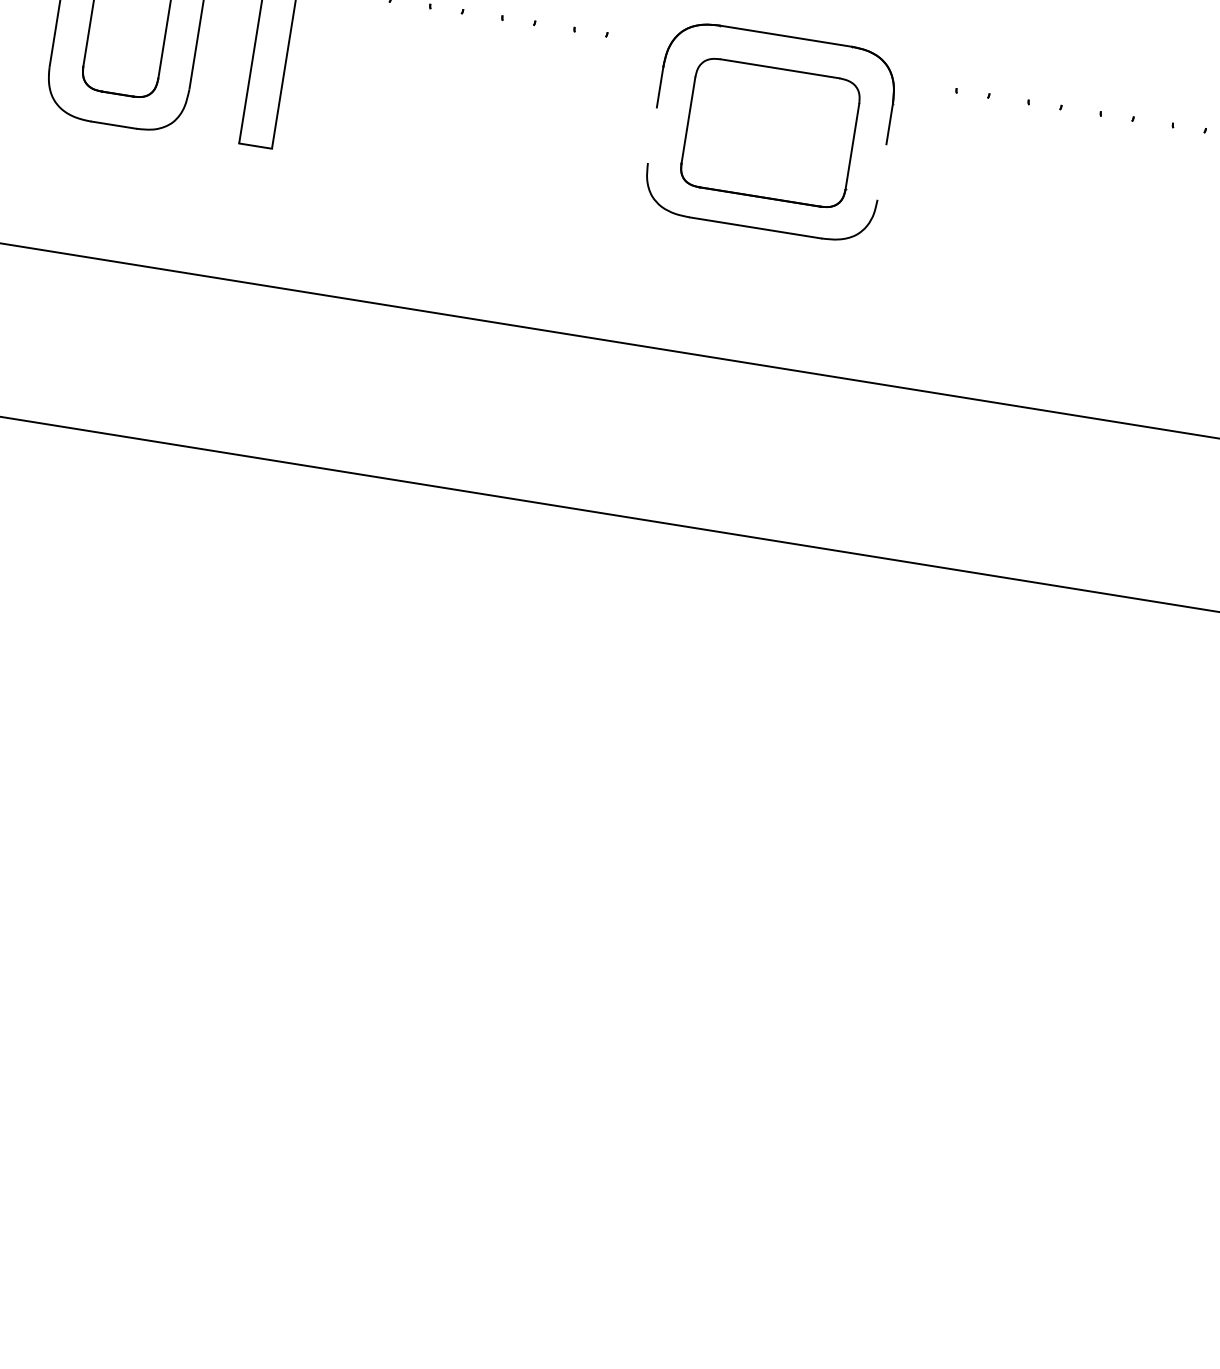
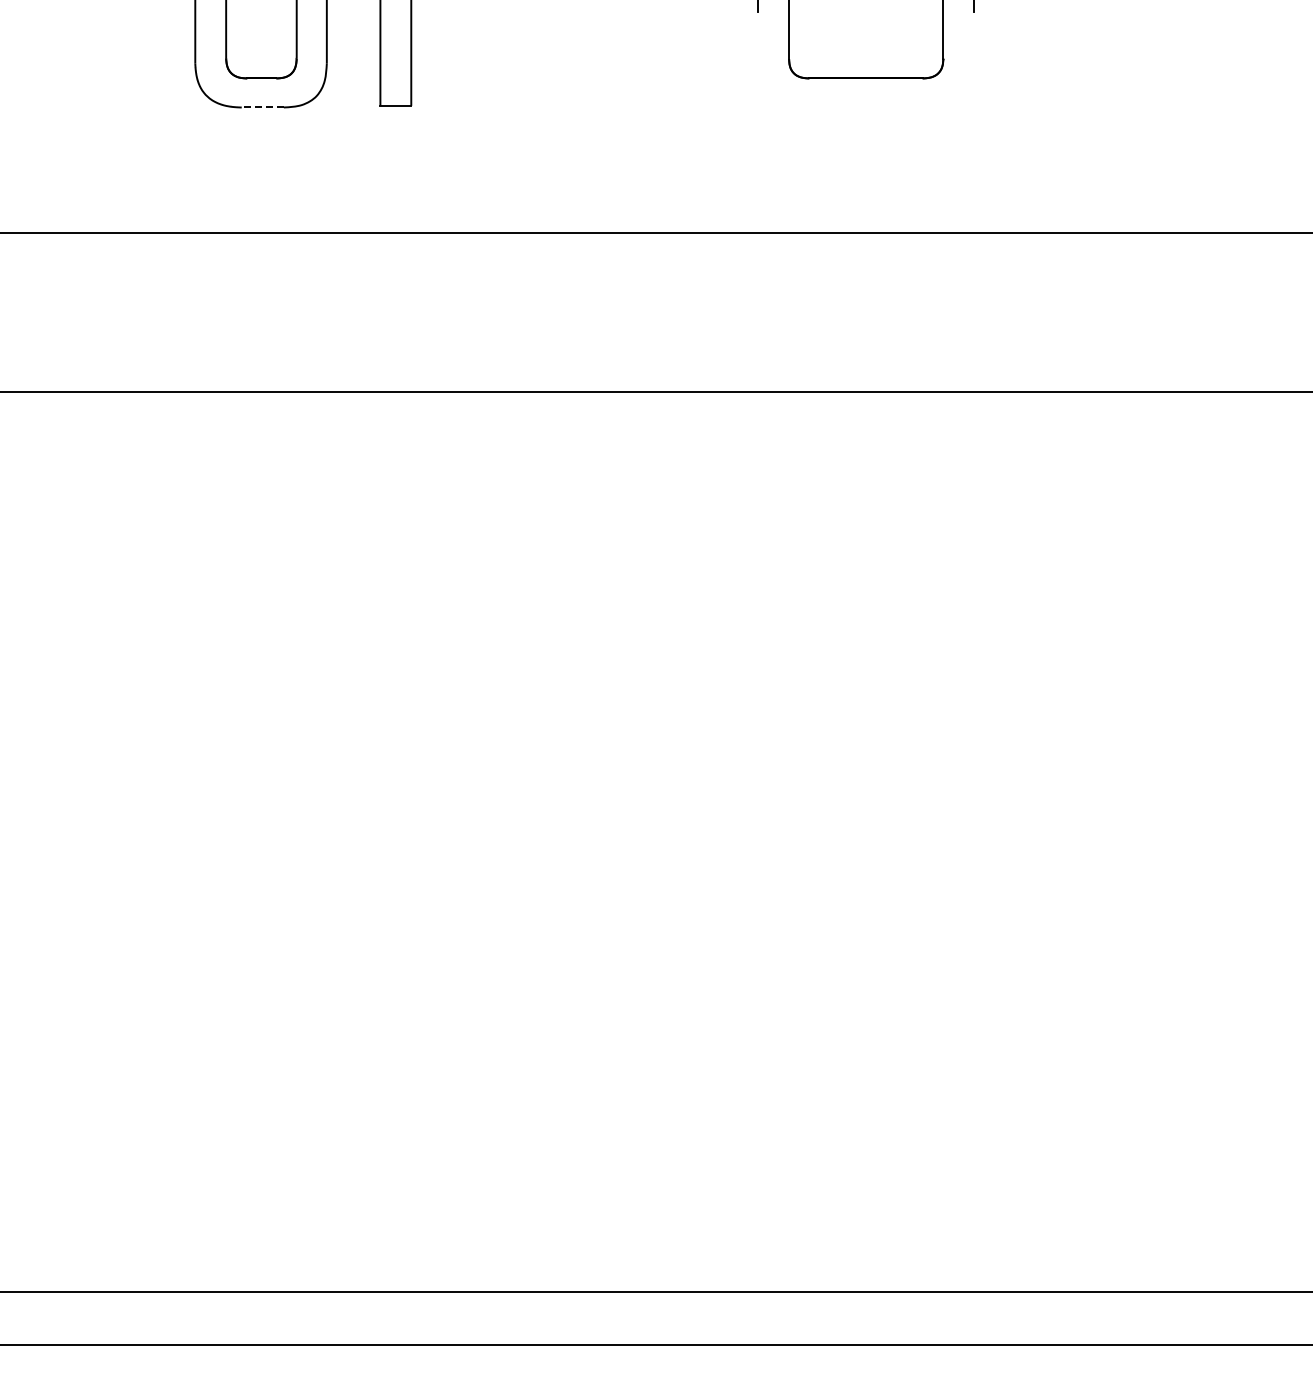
line: (113, 125) -> (262, 107), solid -> dashed
part: (755, 226) -> (866, 106), removed

